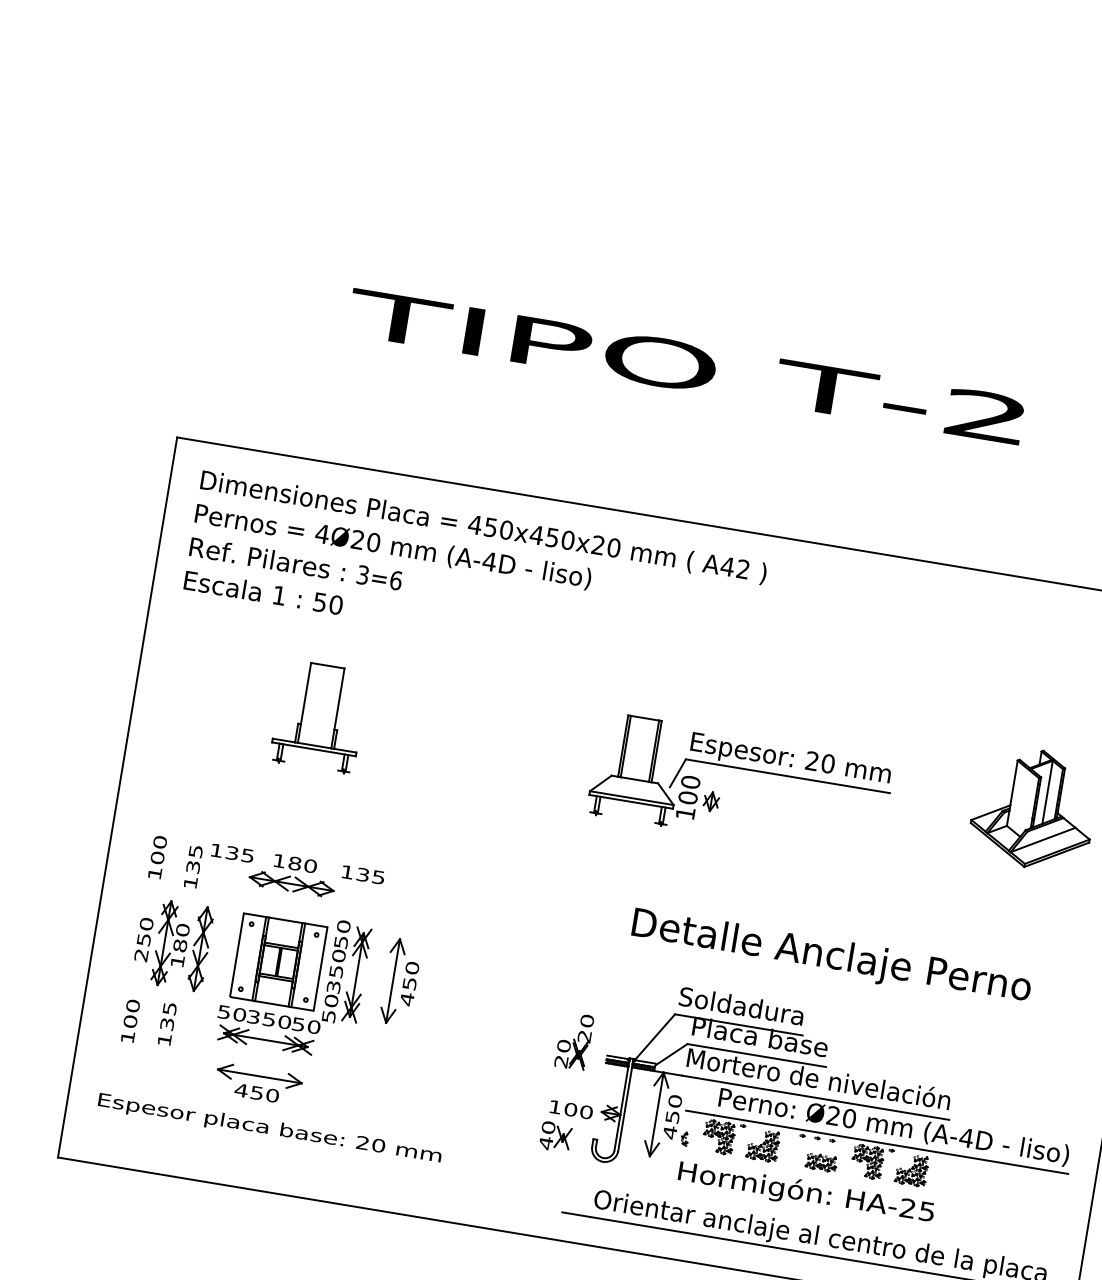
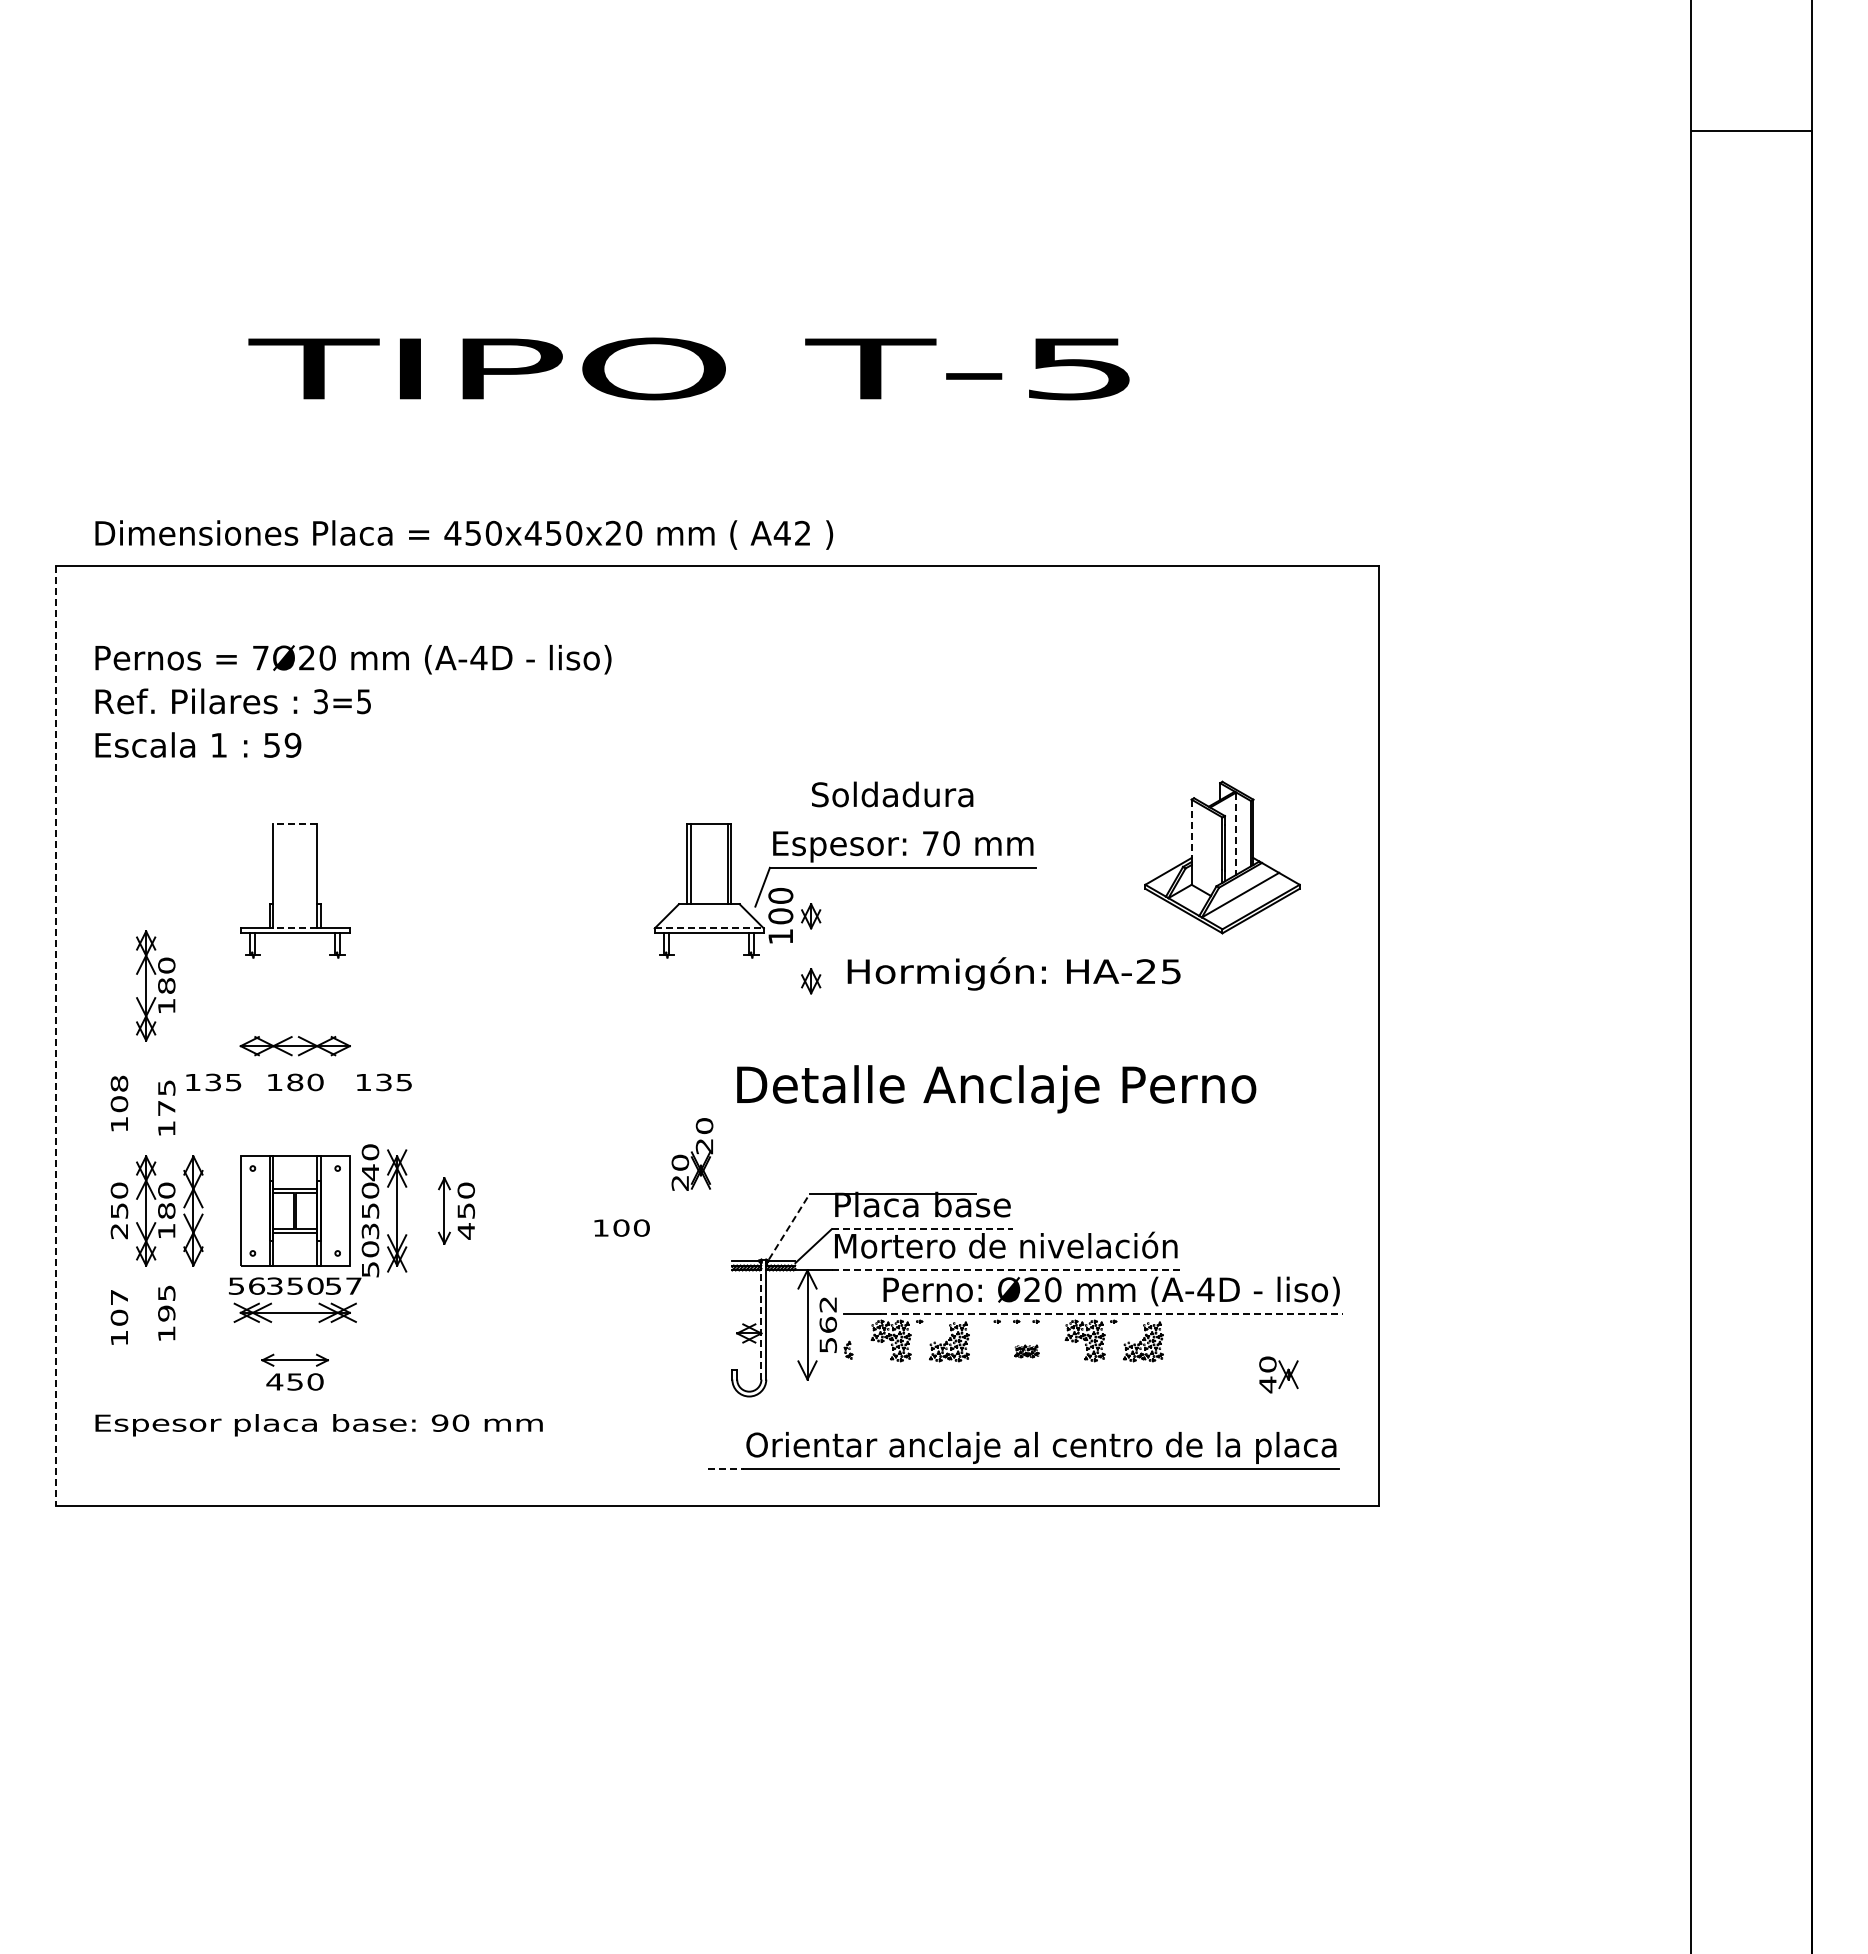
text: (985, 415) -> (1078, 368), T-2 -> T-5
text: (483, 527) -> (464, 534), moved
text: (322, 534) -> (260, 658), 4Ø20 -> 7Ø20
text: (396, 580) -> (364, 701), 3=6 -> 3=5
text: (335, 605) -> (292, 745), 50 -> 59
line: (327, 666) -> (295, 824), solid -> dashed
line: (314, 745) -> (295, 928), solid -> dashed
text: (812, 761) -> (930, 843), 20 -> 70
part: (200, 771) -> (155, 985), added
line: (1013, 783) -> (1191, 829), solid -> dashed
line: (1047, 793) -> (1236, 834), solid -> dashed
line: (117, 797) -> (55, 1035), solid -> dashed
line: (631, 798) -> (709, 928), solid -> dashed
text: (160, 842) -> (119, 1083), 100 -> 108
part: (703, 851) -> (811, 981), added
text: (193, 867) -> (166, 1108), 135 -> 175
part: (291, 884) -> (294, 1046), moved
text: (341, 942) -> (370, 1172), 50 -> 40
part: (393, 980) -> (444, 1210), size x0.6
text: (133, 1006) -> (119, 1297), 100 -> 107
text: (741, 1006) -> (892, 794), moved
text: (240, 1014) -> (257, 1285), 50 -> 56
text: (167, 1024) -> (166, 1313), 135 -> 195
text: (313, 1026) -> (353, 1285), 50 -> 57
line: (655, 1036) -> (789, 1226), solid -> dashed
part: (574, 1041) -> (692, 1154), moved
line: (756, 1055) -> (922, 1229), solid -> dashed
part: (259, 1076) -> (294, 1360), size x0.6
line: (816, 1097) -> (1006, 1270), solid -> dashed
line: (621, 1108) -> (761, 1324), solid -> dashed
text: (570, 1109) -> (621, 1227), moved
text: (672, 1116) -> (828, 1324), 450 -> 562
part: (555, 1136) -> (1278, 1374), moved
text: (362, 1142) -> (439, 1422), 20 -> 90
line: (890, 1144) -> (1111, 1314), solid -> dashed
part: (821, 1162) -> (1026, 1351), size x0.6
text: (805, 1193) -> (1013, 973), moved
line: (576, 1214) -> (726, 1469), solid -> dashed

